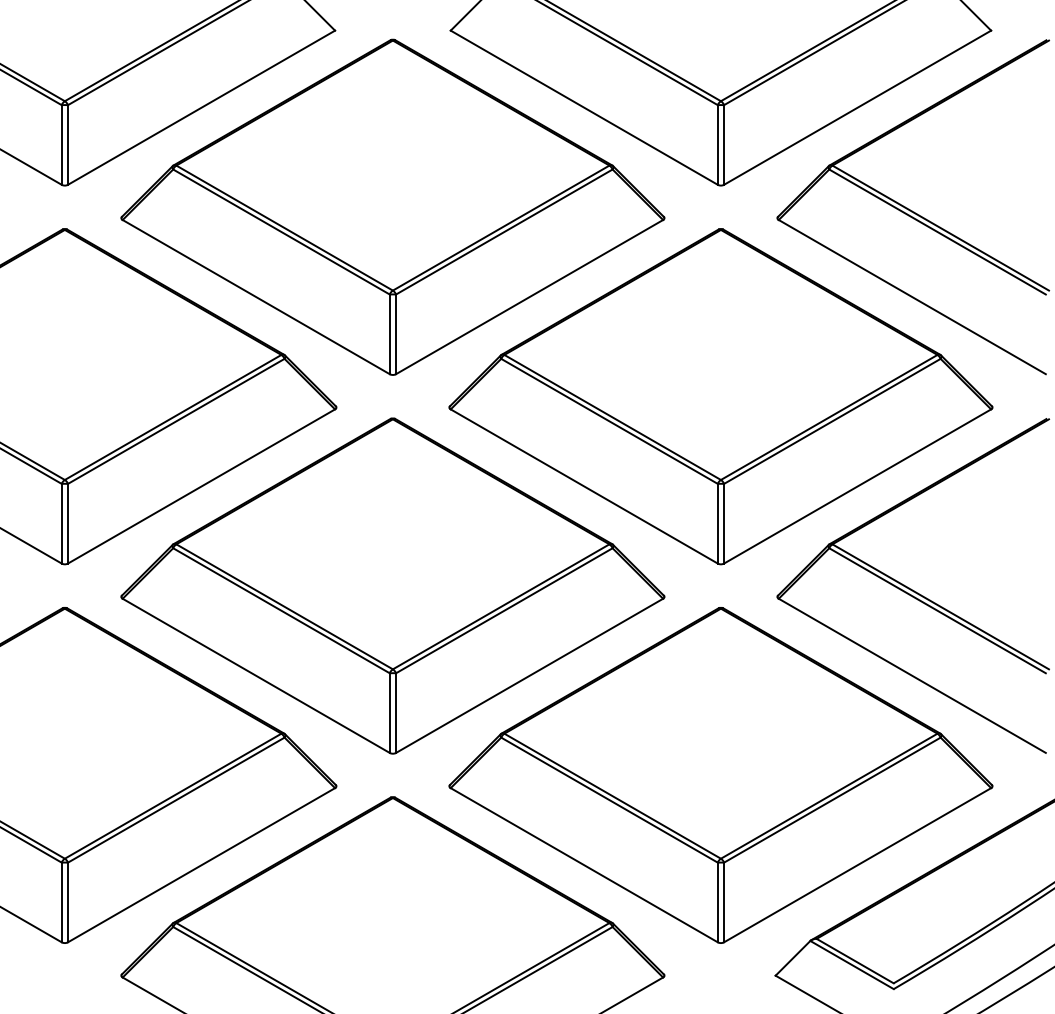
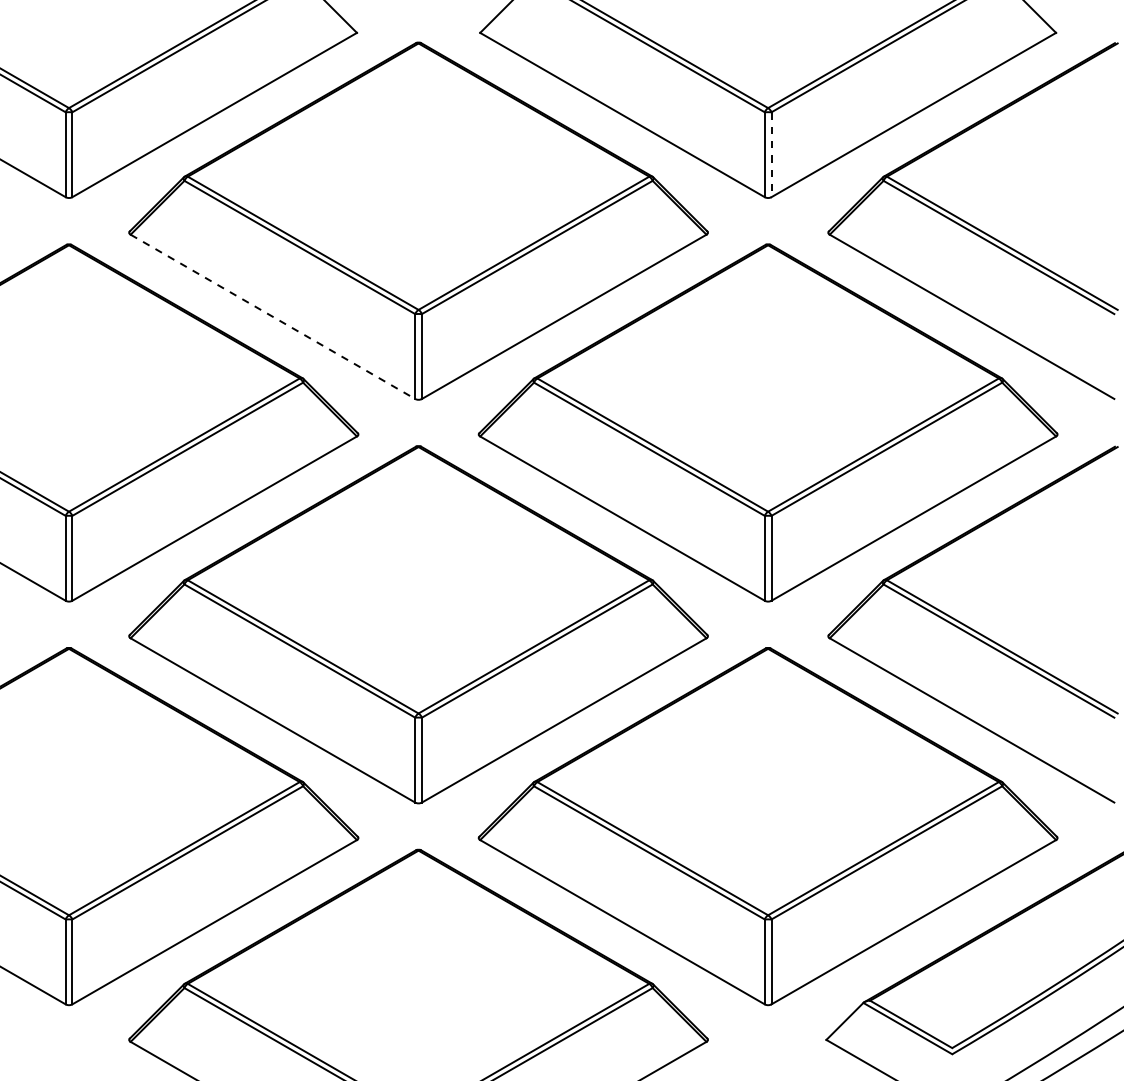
line: (724, 144) -> (771, 154), solid -> dashed
line: (256, 297) -> (273, 317), solid -> dashed

